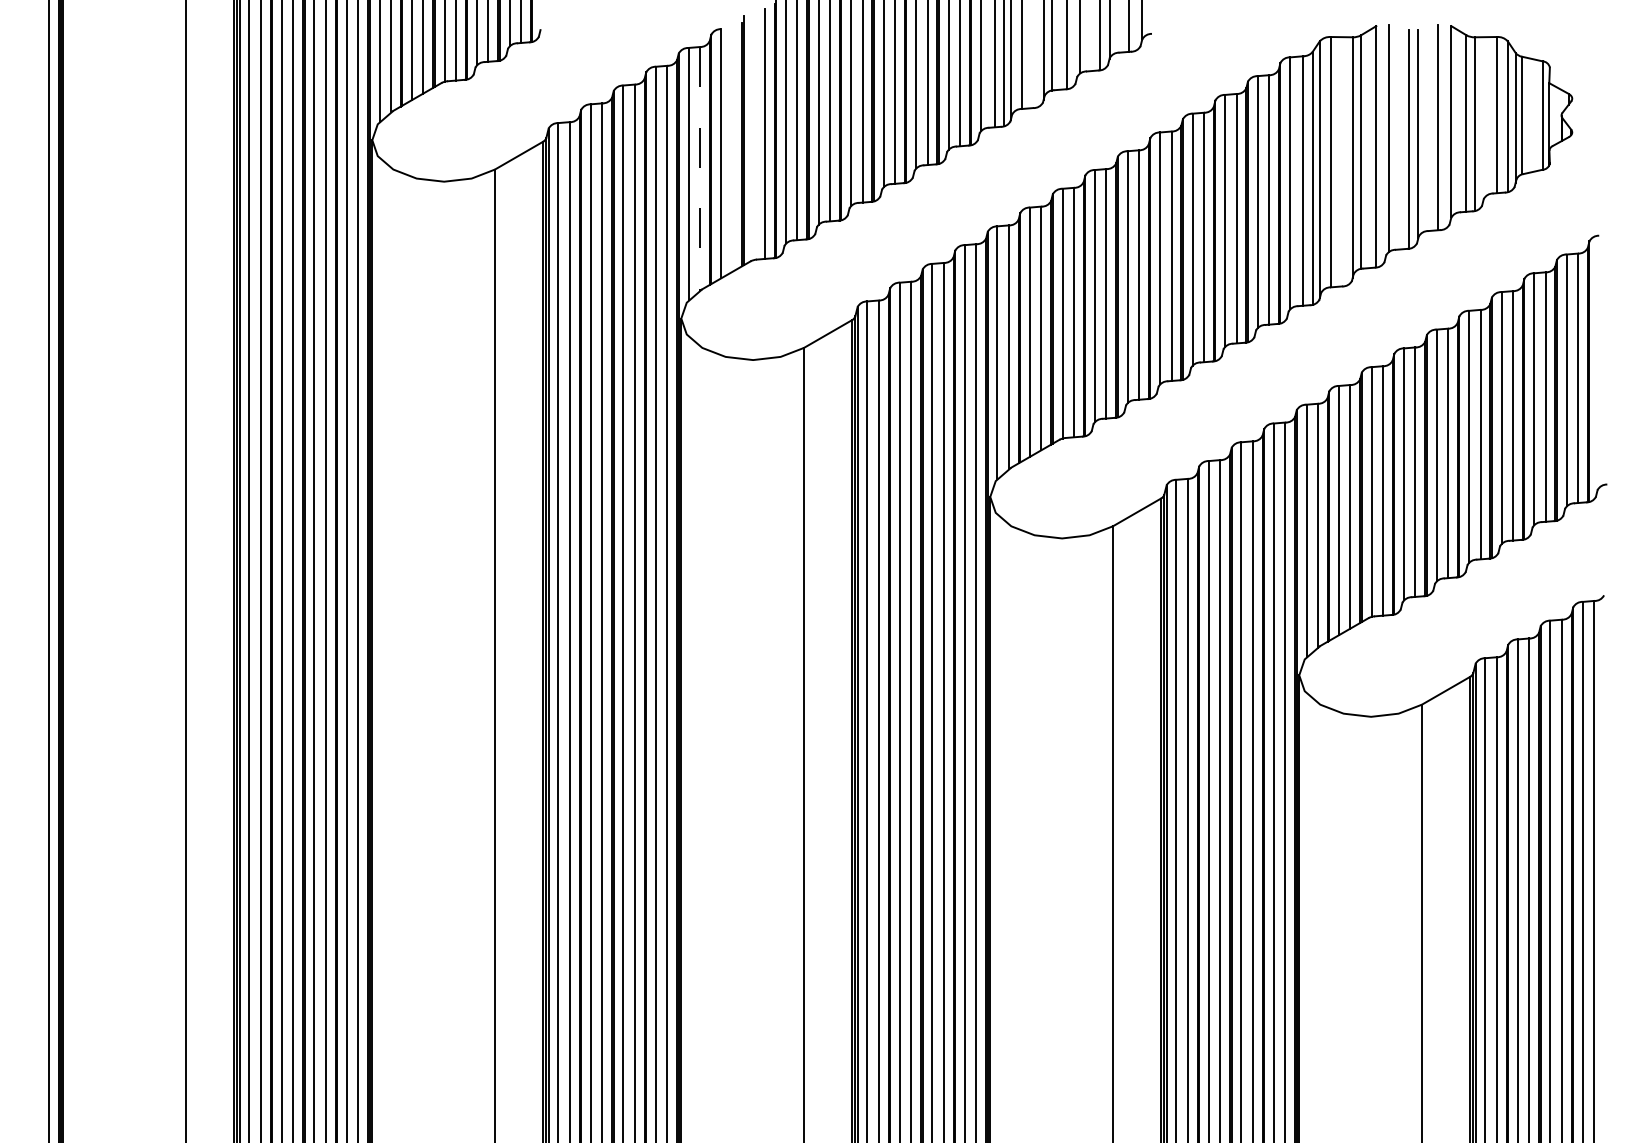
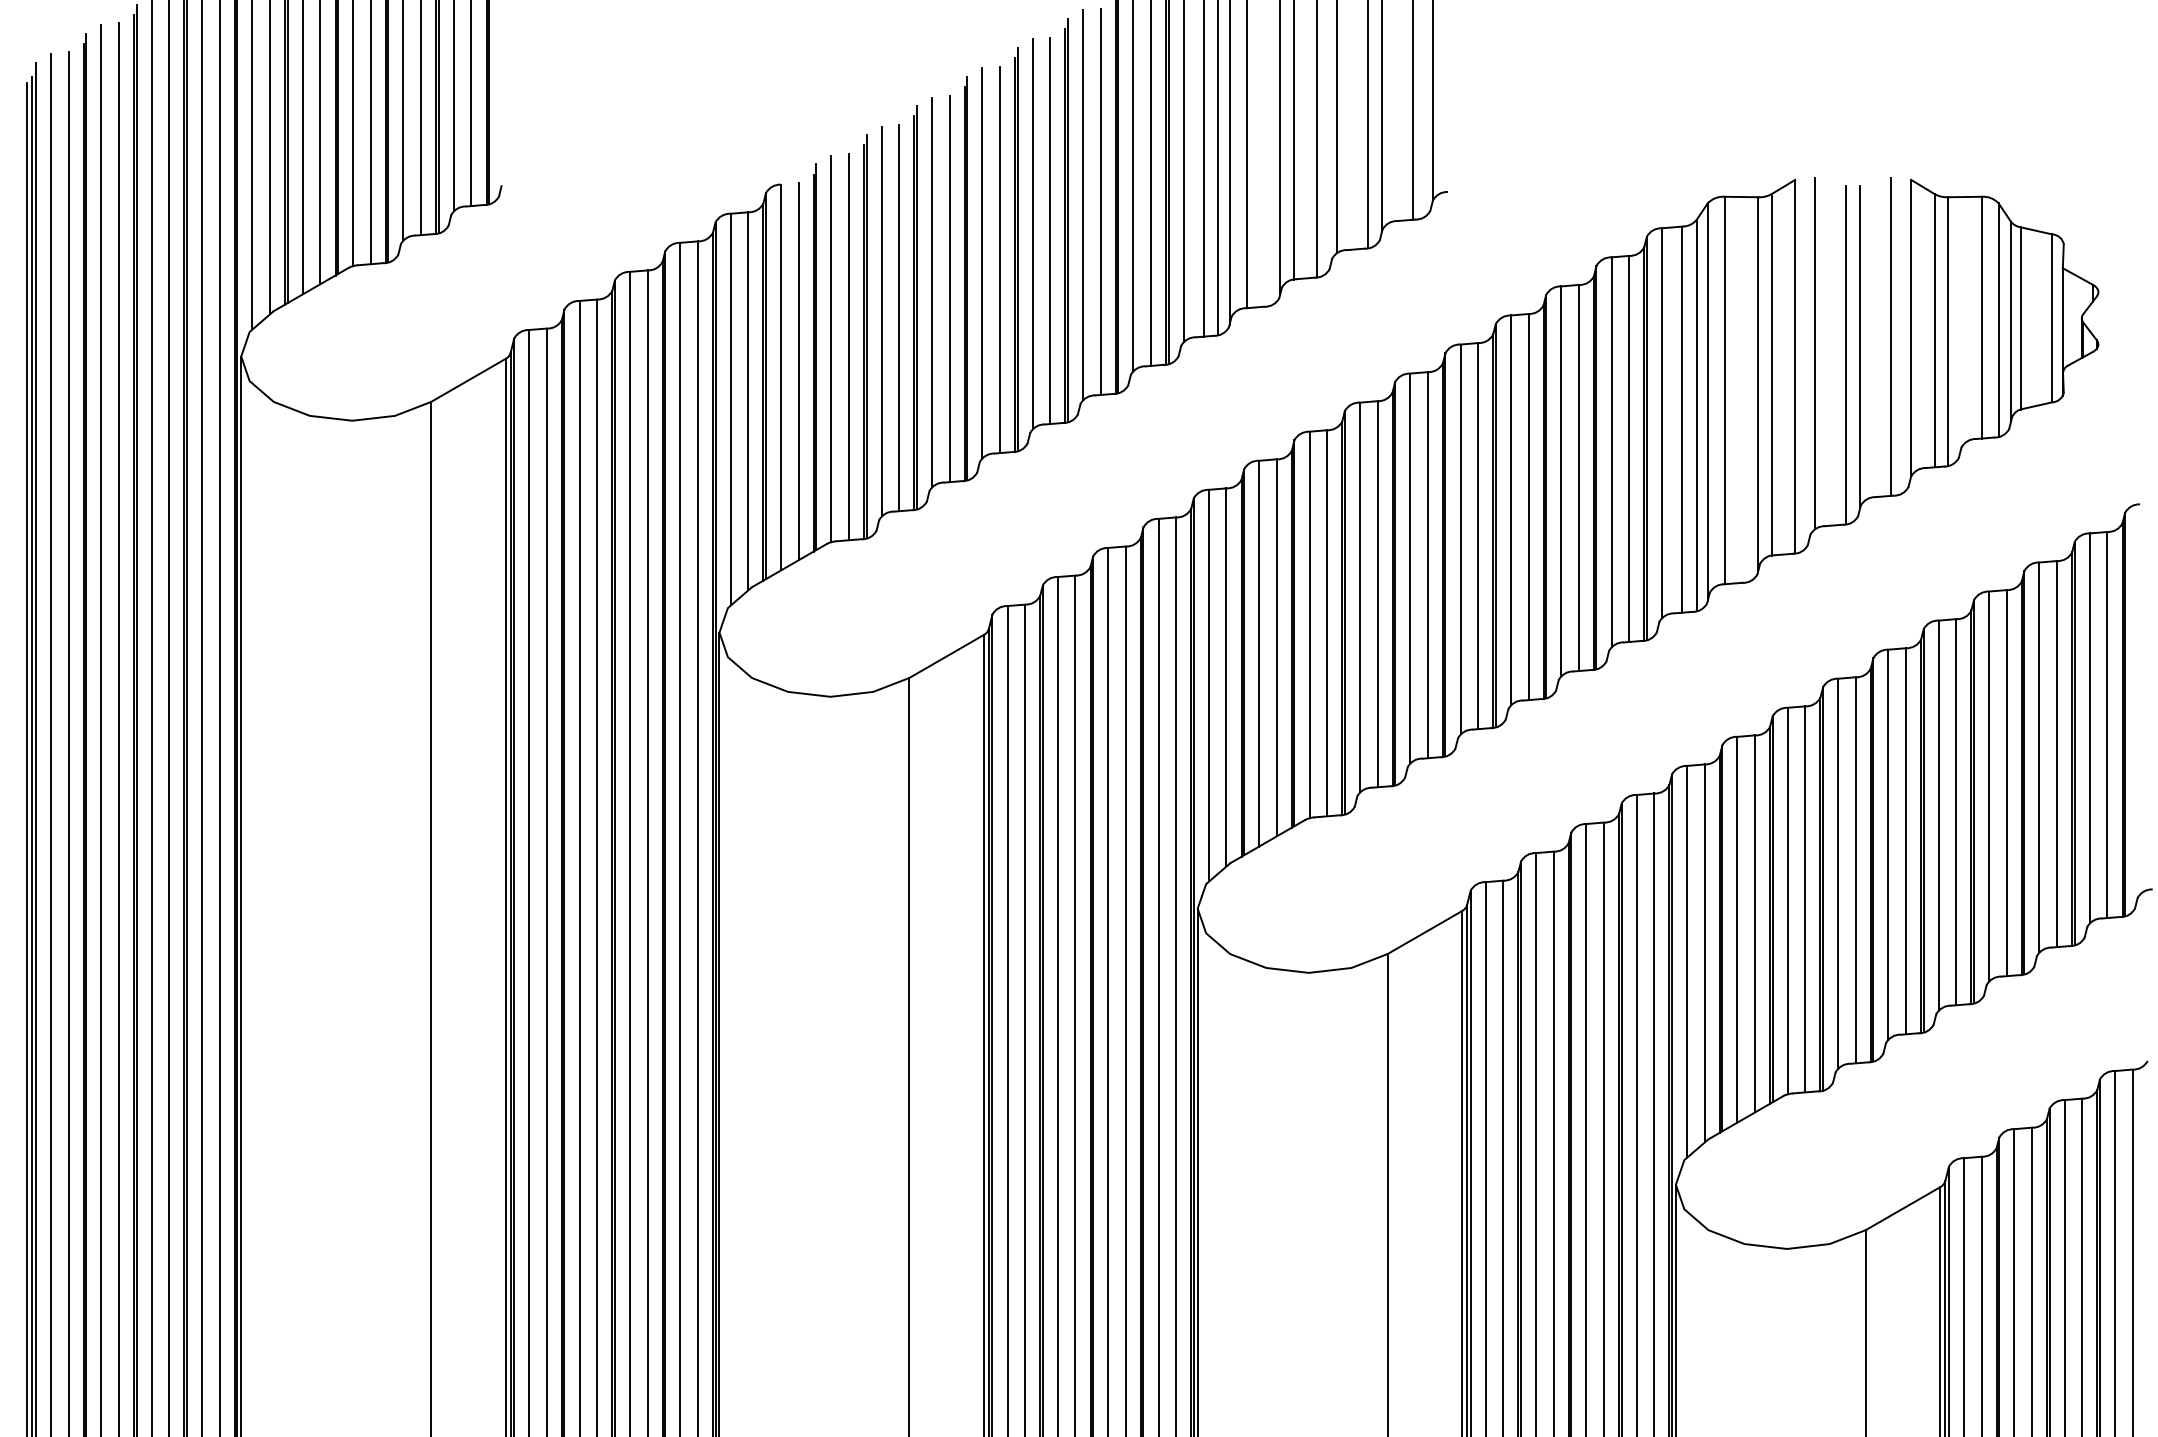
line: (753, 135) -> (831, 349), added
line: (732, 149) -> (798, 370), added
line: (699, 168) -> (747, 400), dashed -> solid

